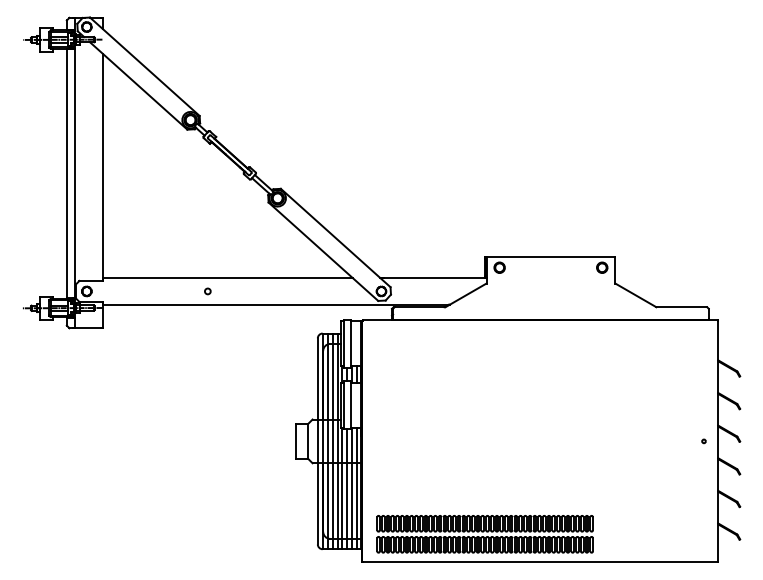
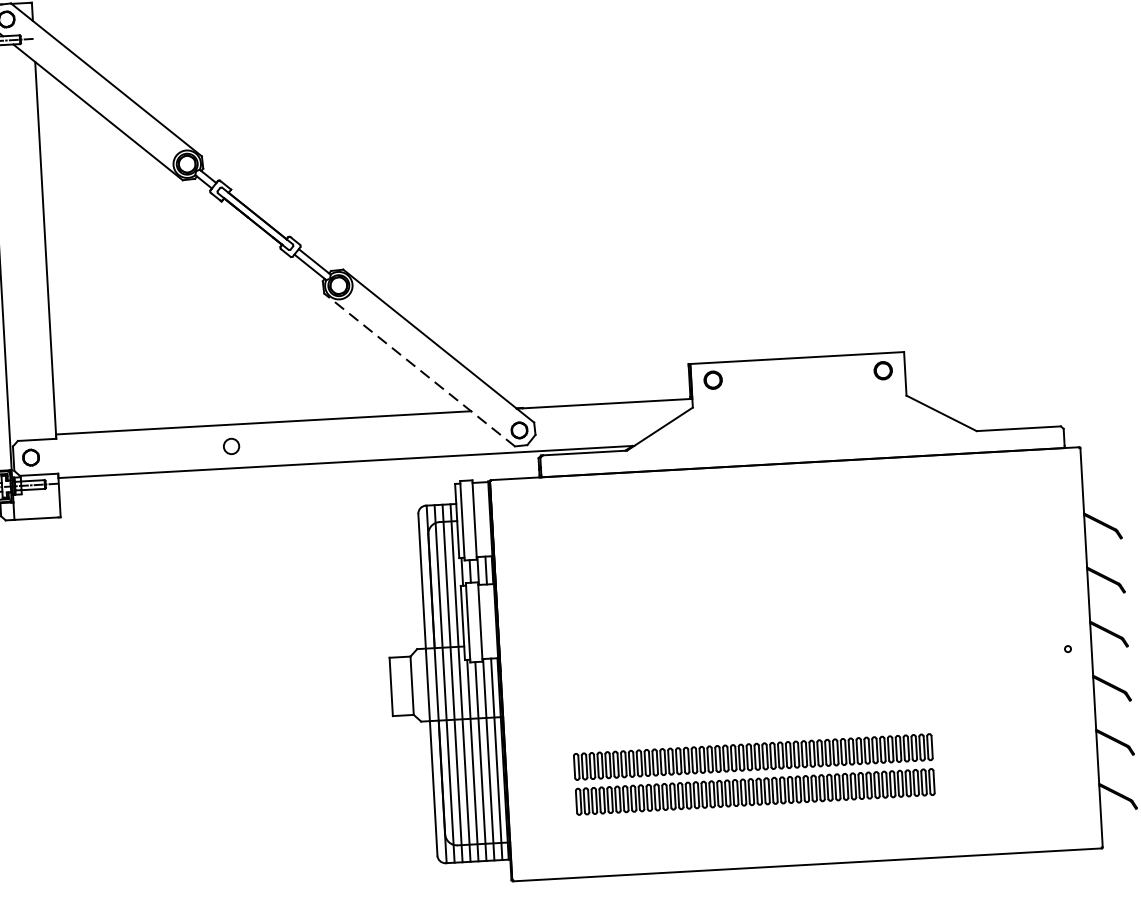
line: (323, 251) -> (419, 369), solid -> dashed
circle: (207, 291) -> (231, 446), size x1.6
part: (484, 534) -> (753, 774), moved

